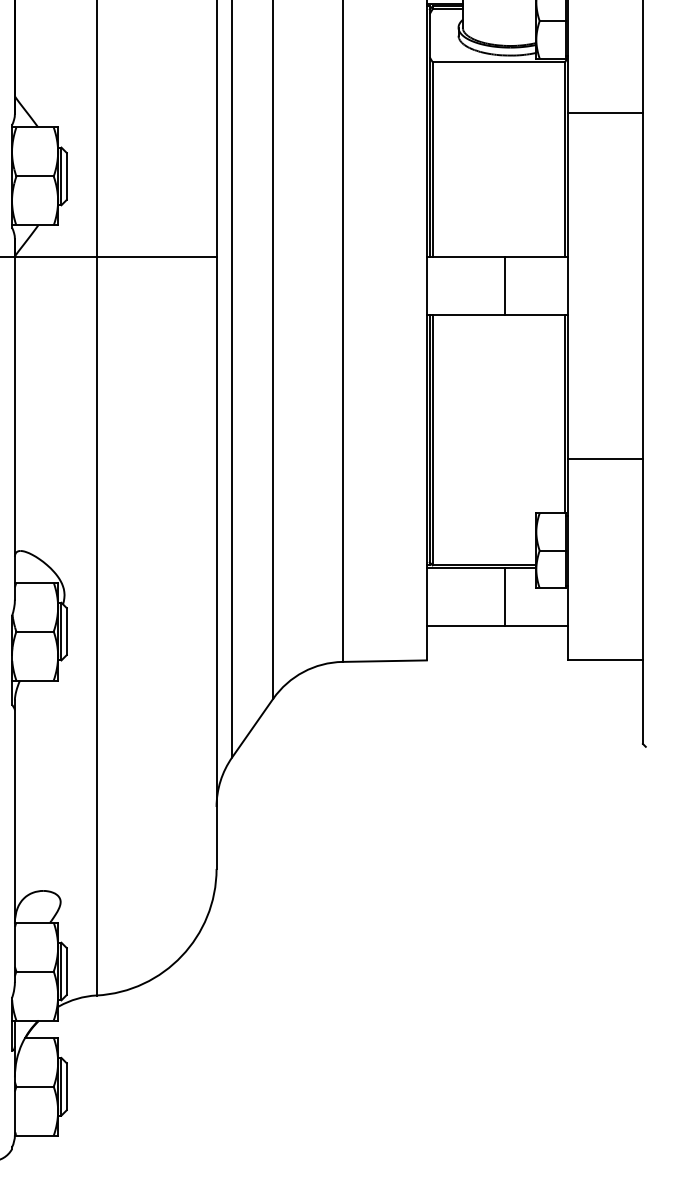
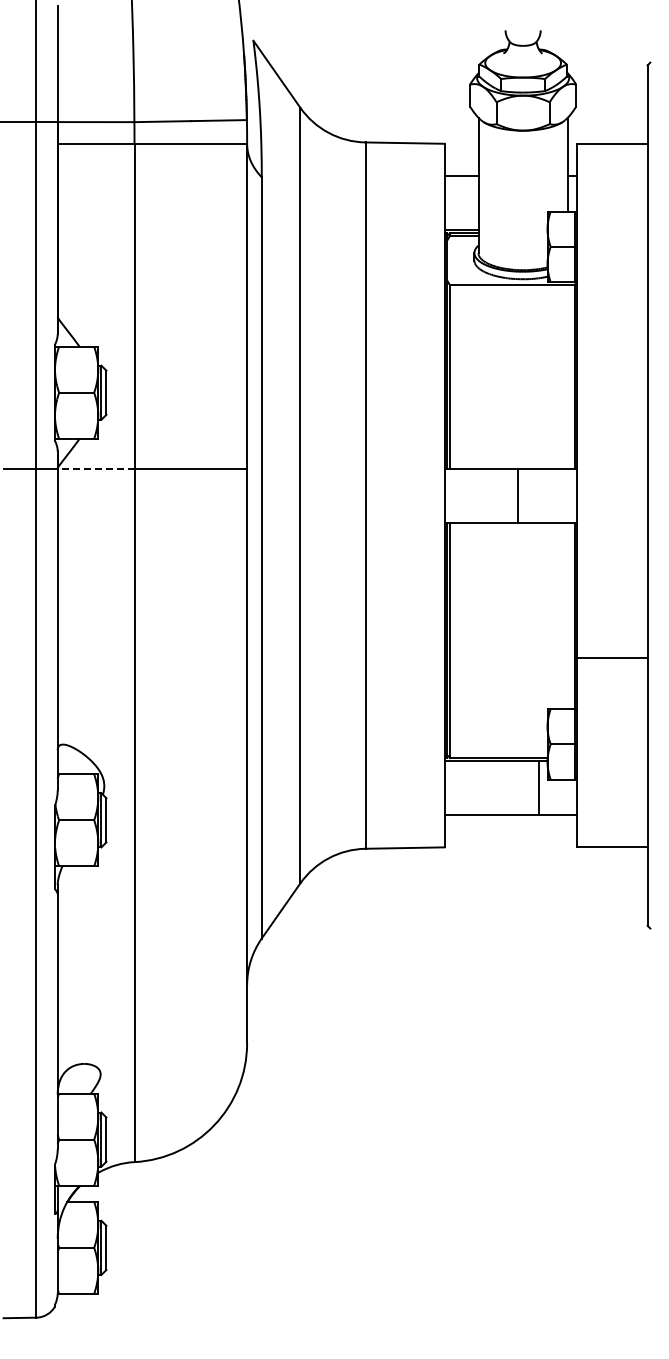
line: (605, 113) -> (612, 333), removed
line: (55, 257) -> (95, 468), solid -> dashed
line: (504, 596) -> (538, 787), moved

